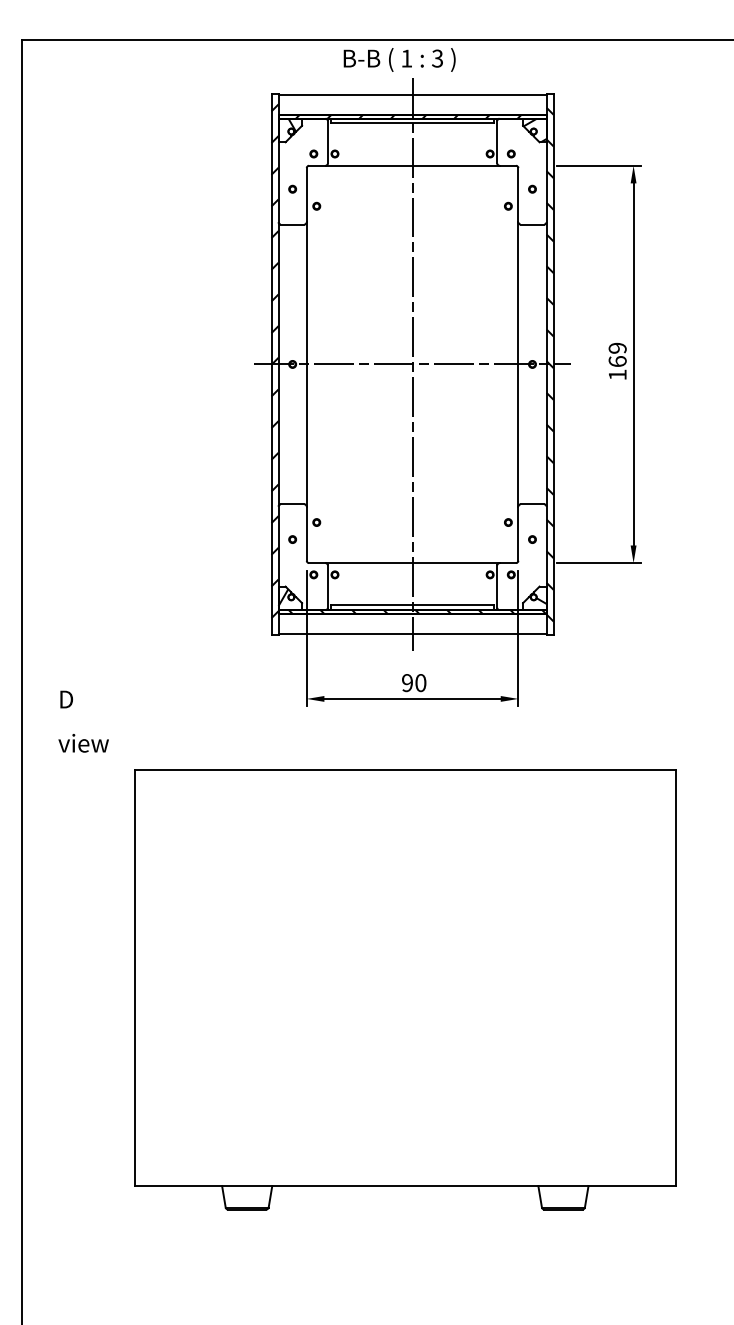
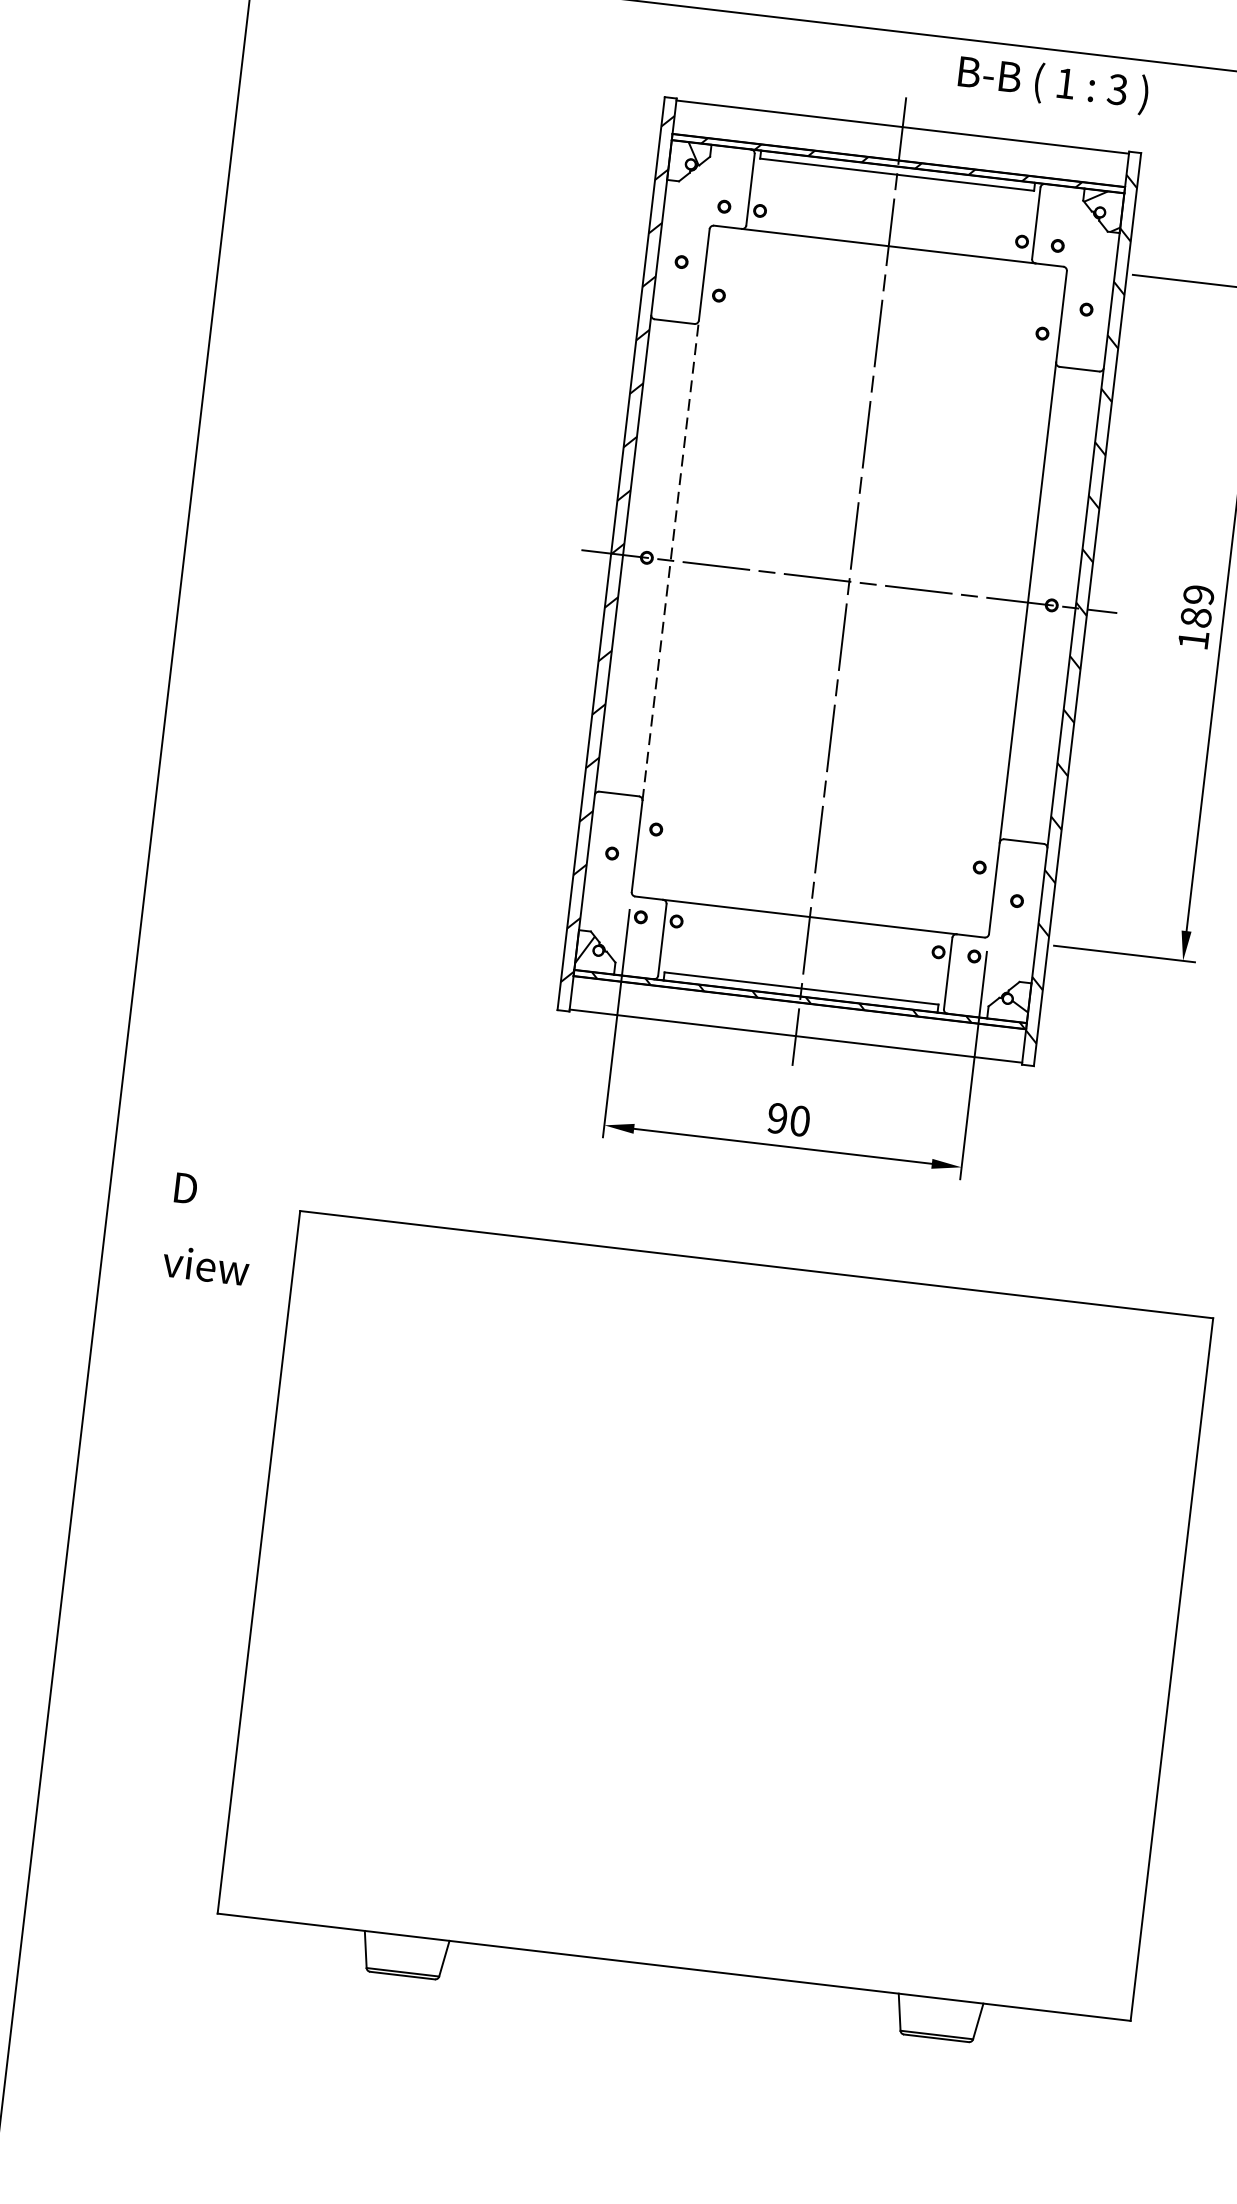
text: (399, 59) -> (1053, 83), moved
text: (617, 361) -> (1195, 617), 169 -> 189
line: (306, 363) -> (670, 558), solid -> dashed
text: (83, 721) -> (210, 1228), moved

